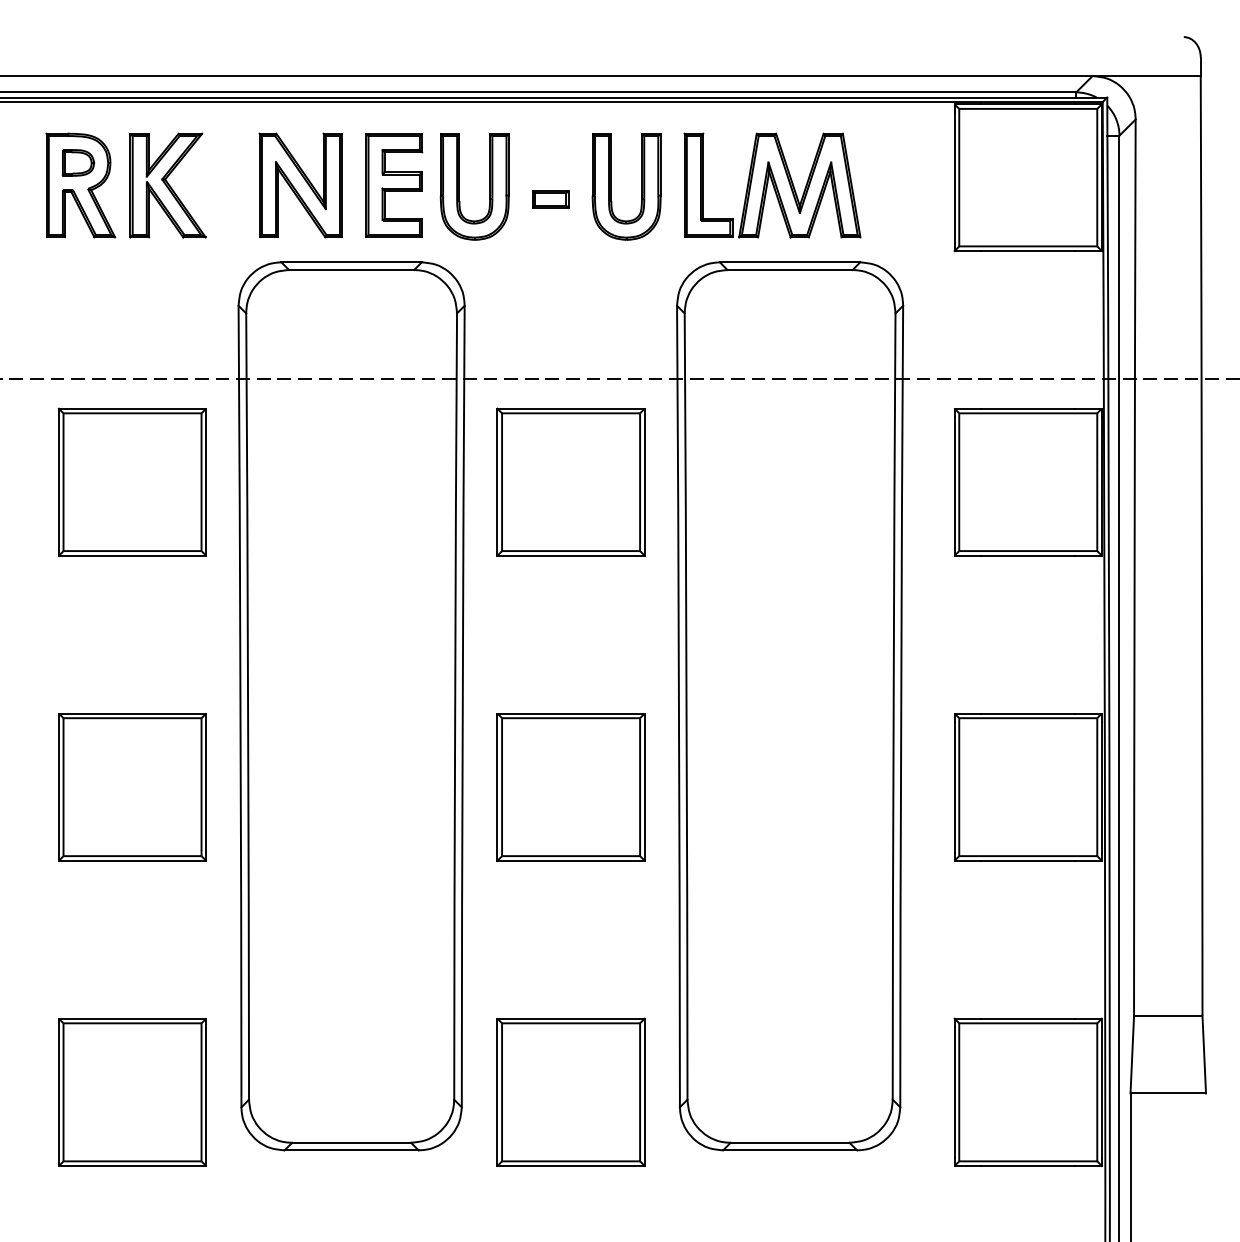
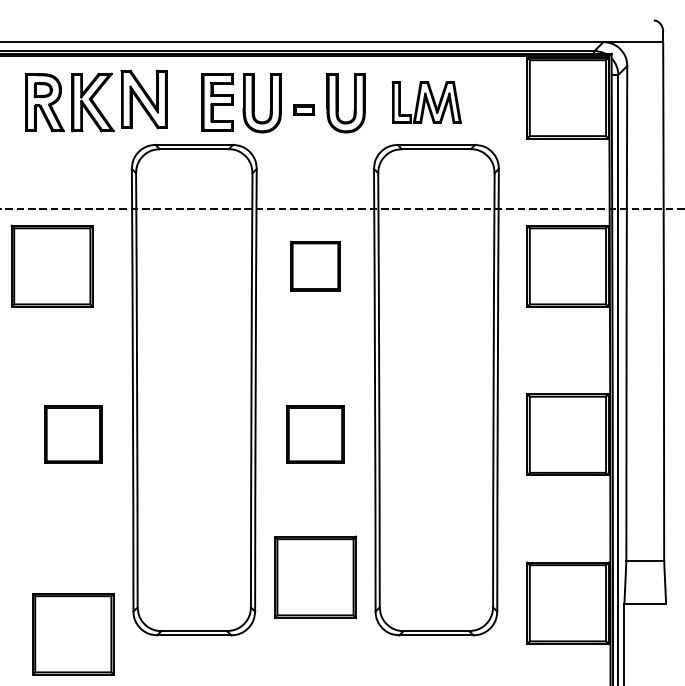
part: (299, 185) -> (143, 99), moved
part: (772, 185) -> (426, 102), size x0.7
part: (131, 480) -> (51, 265), moved
part: (571, 480) -> (315, 265), size x0.6
part: (132, 786) -> (73, 434), size x0.7
part: (571, 786) -> (315, 434), size x0.7
part: (571, 1090) -> (315, 576), moved
part: (132, 1092) -> (73, 634), moved

